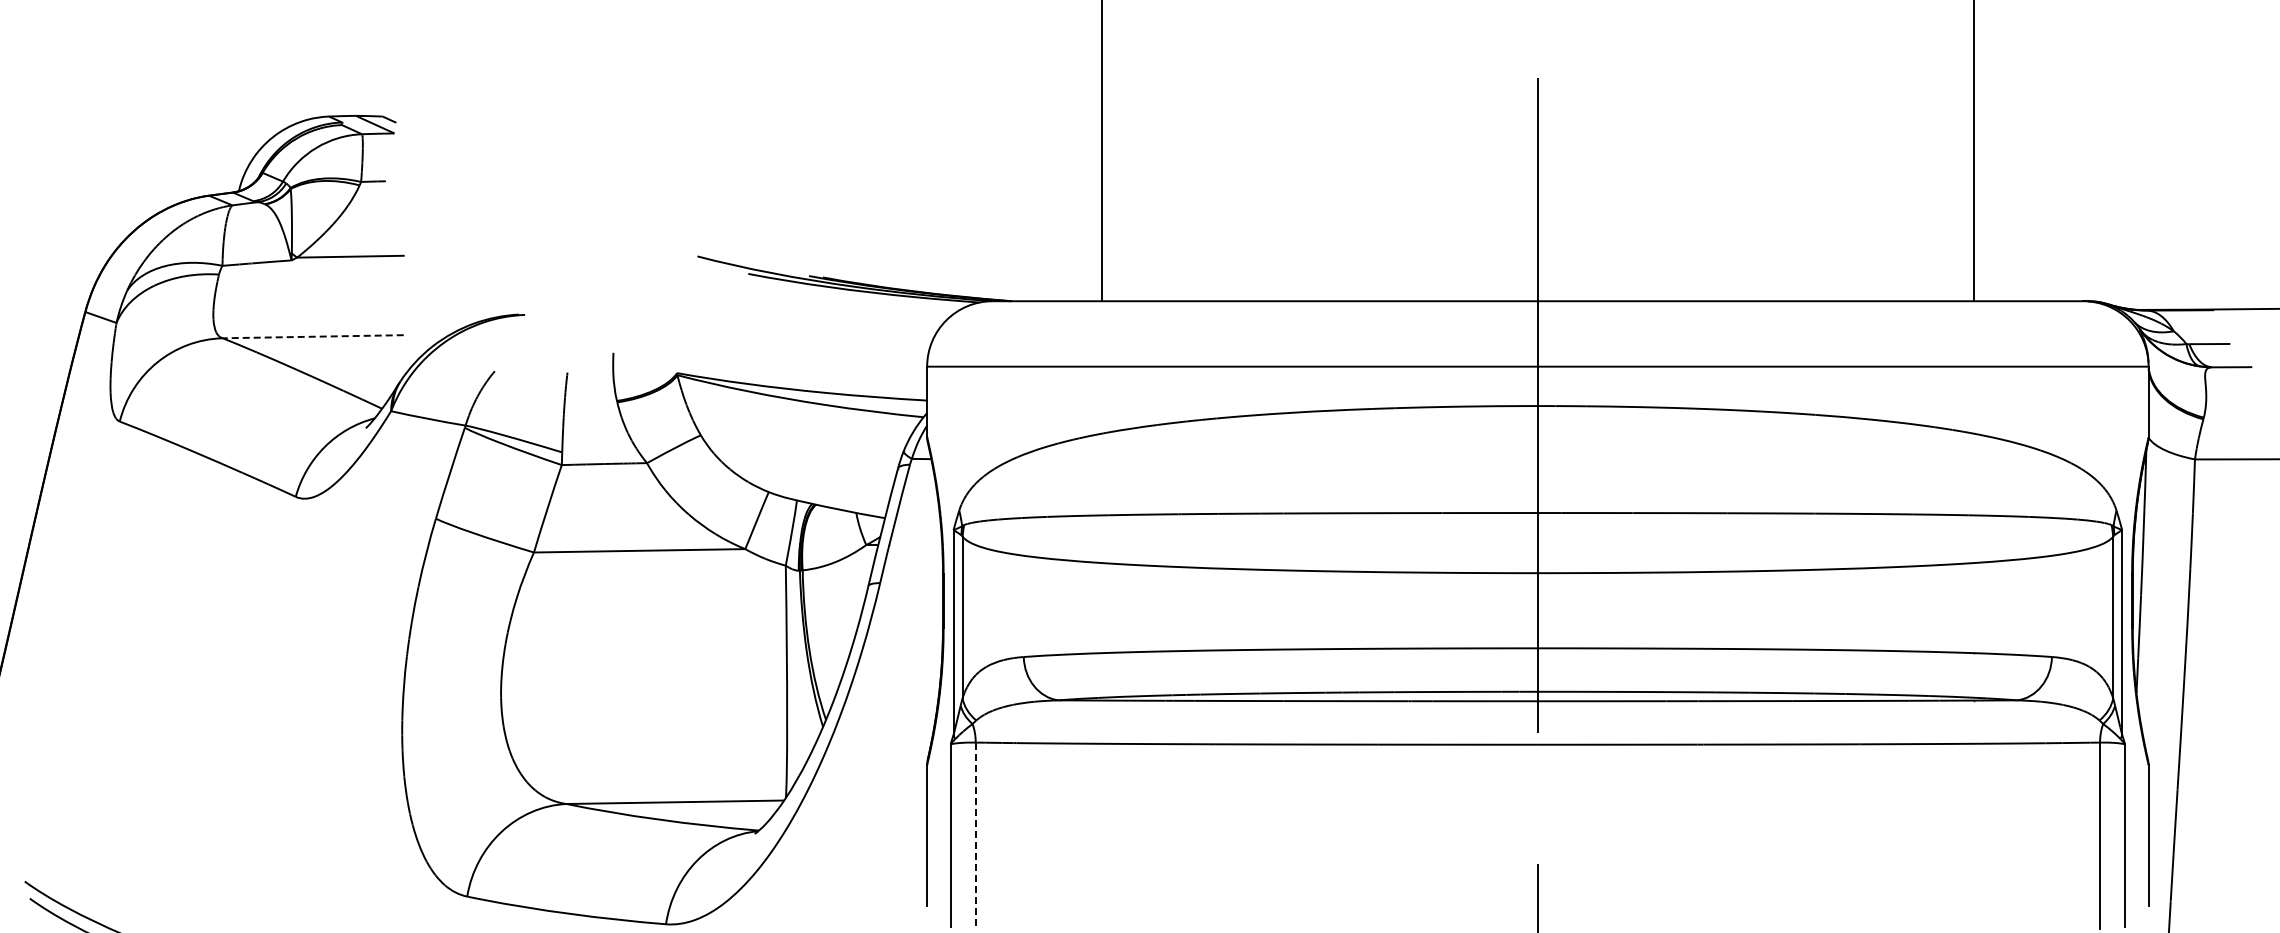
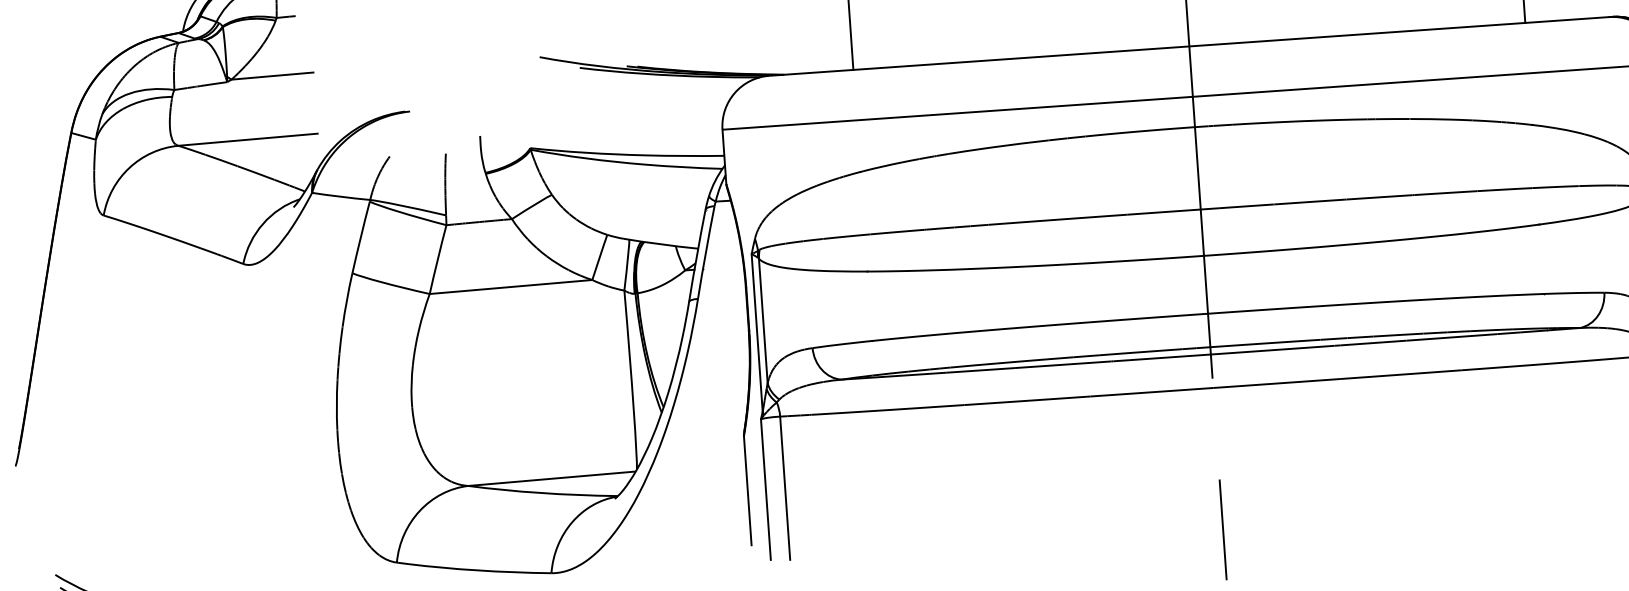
line: (312, 336) -> (247, 139), dashed -> solid
line: (975, 836) -> (785, 488), dashed -> solid

